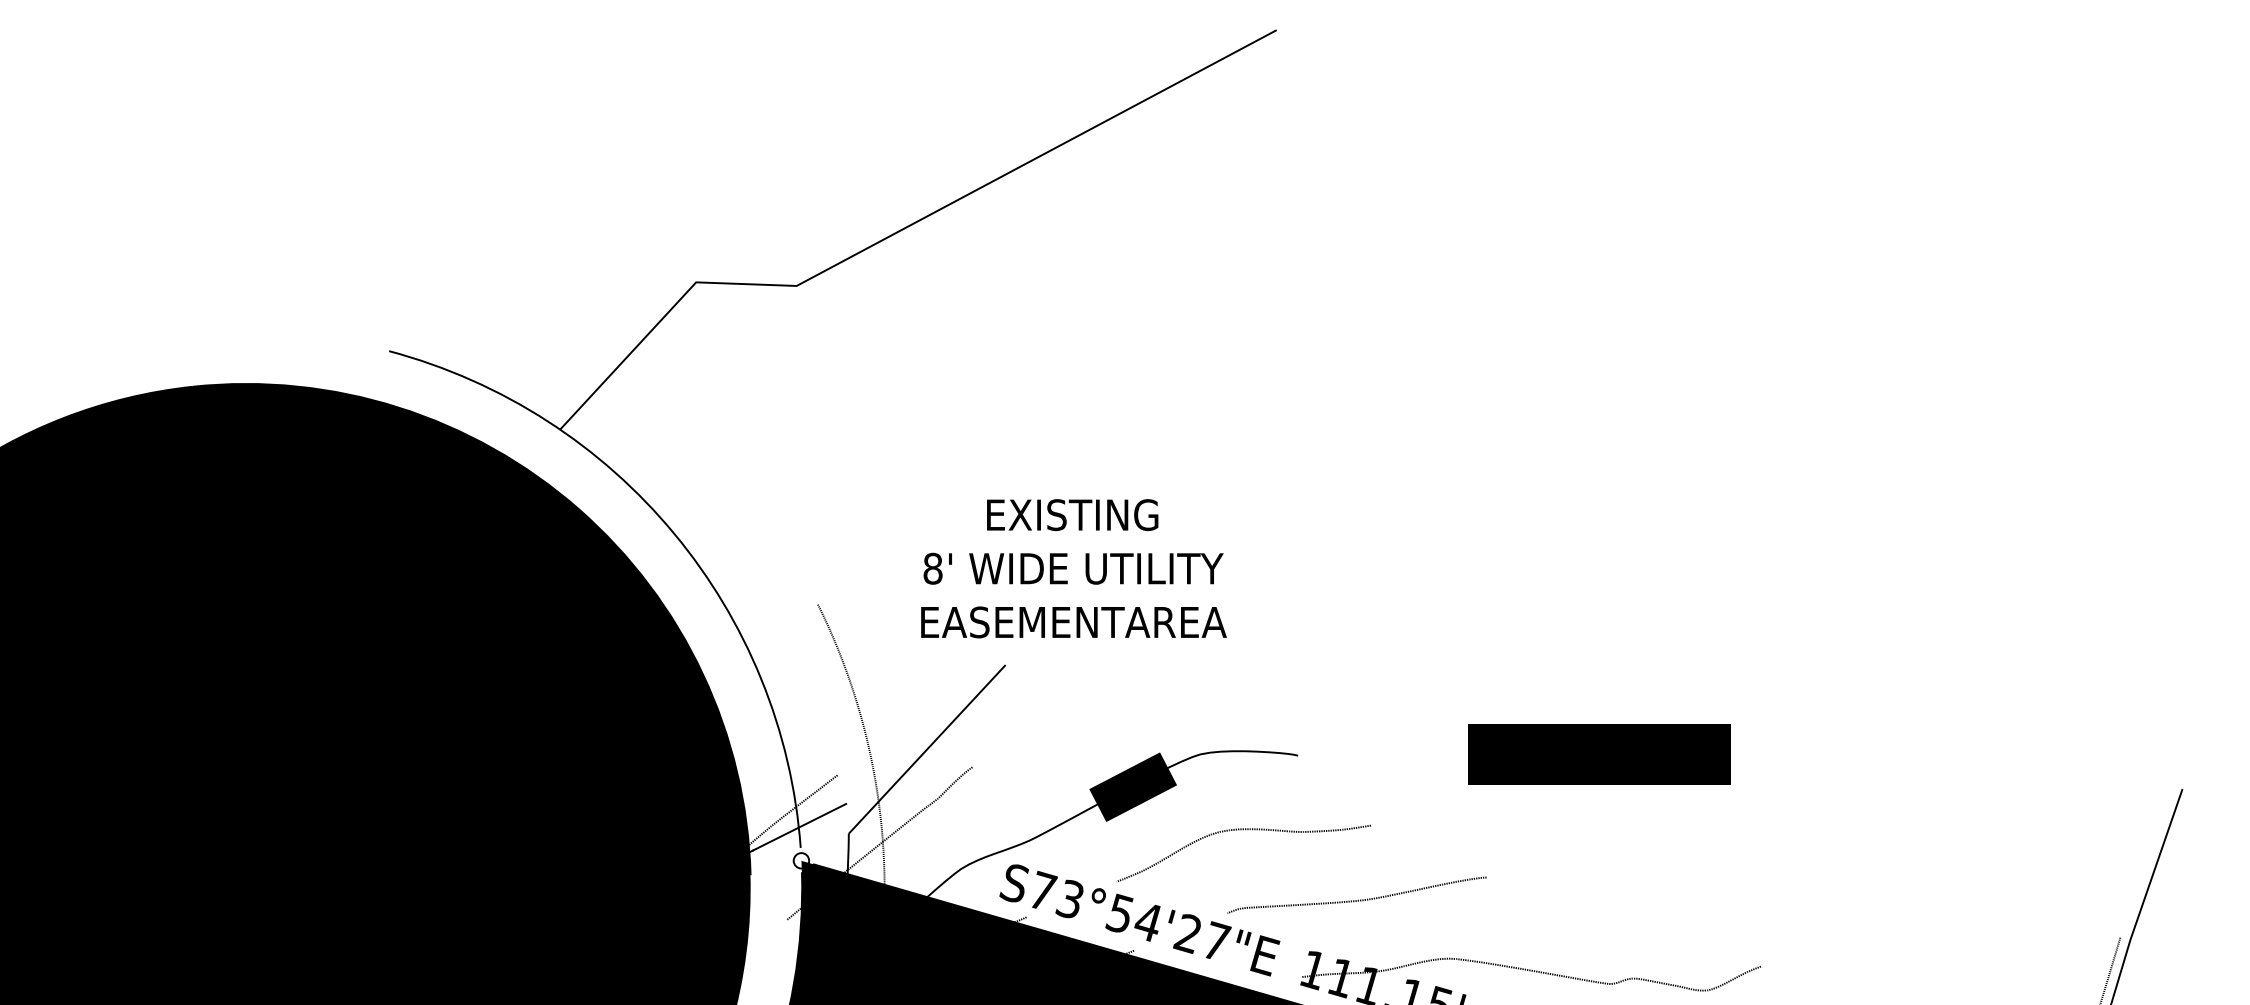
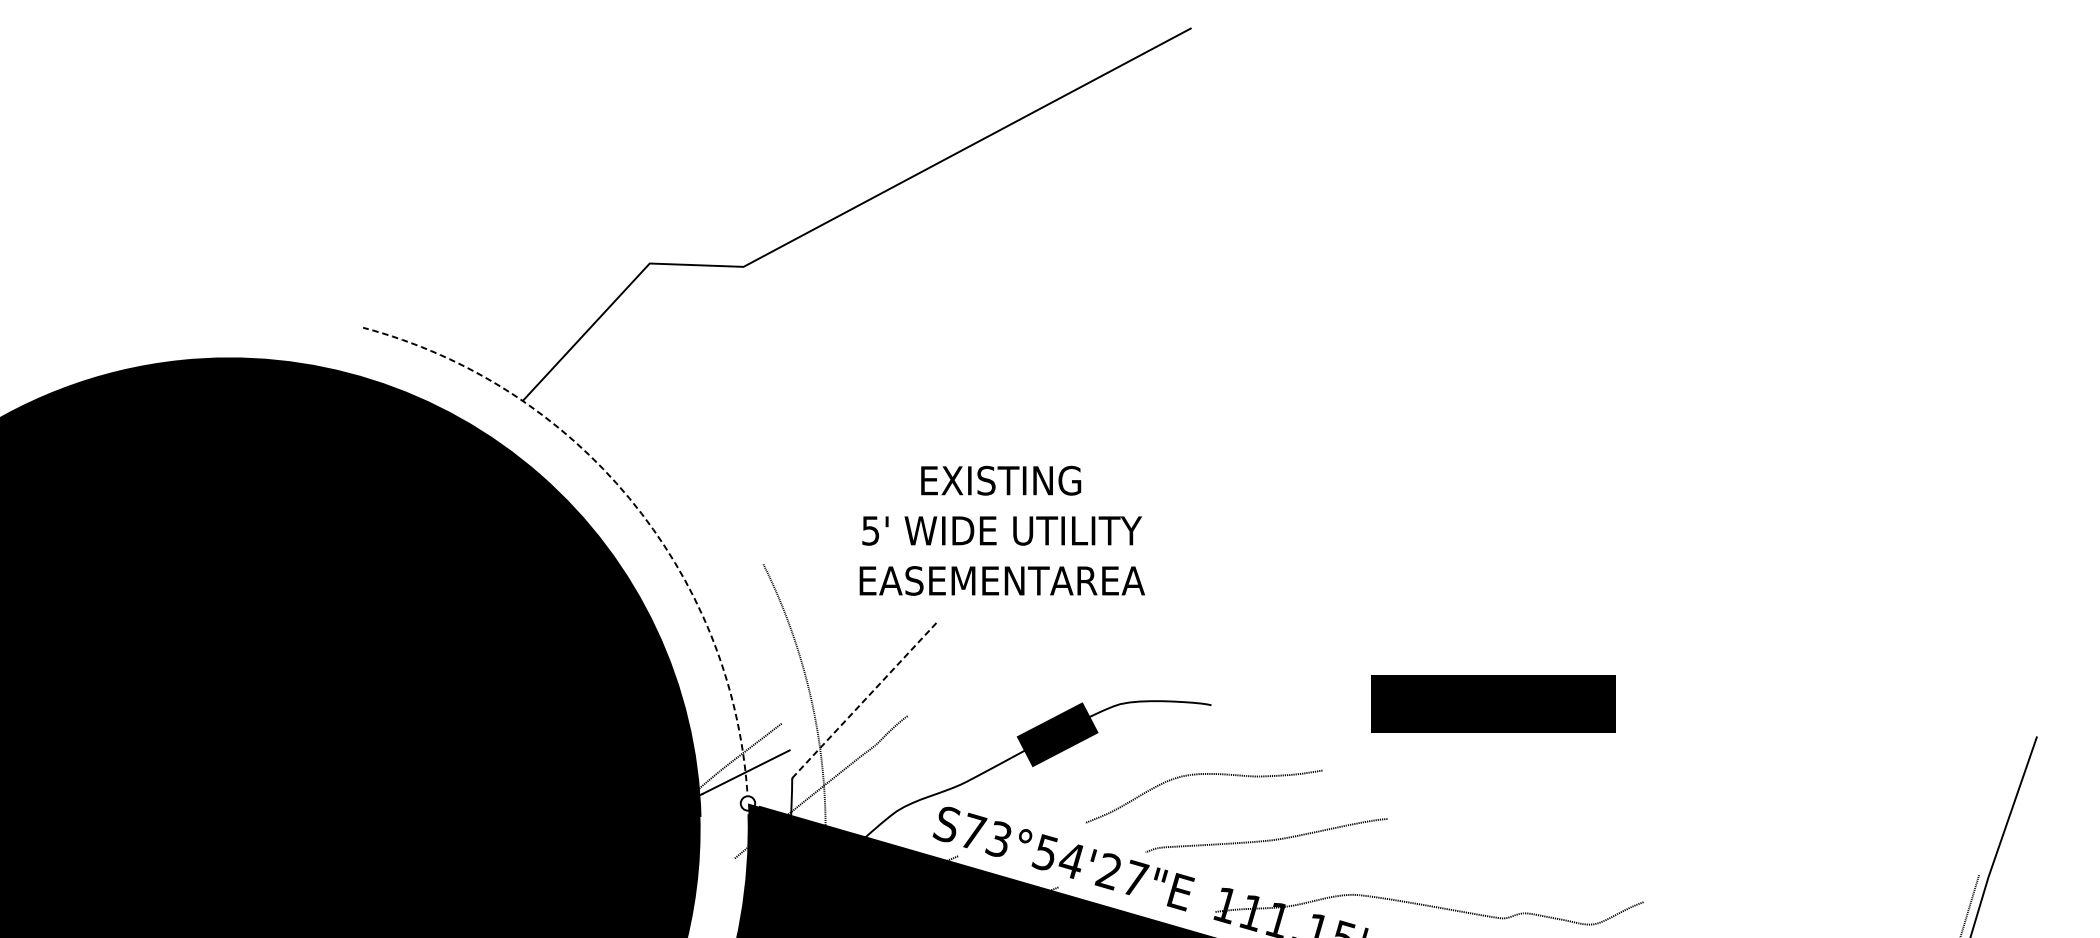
line: (674, 533) -> (629, 497), solid -> dashed
text: (932, 568) -> (870, 530), 8' -> 5'
line: (926, 749) -> (864, 699), solid -> dashed
curve: (1243, 830) -> (1203, 775), moved

